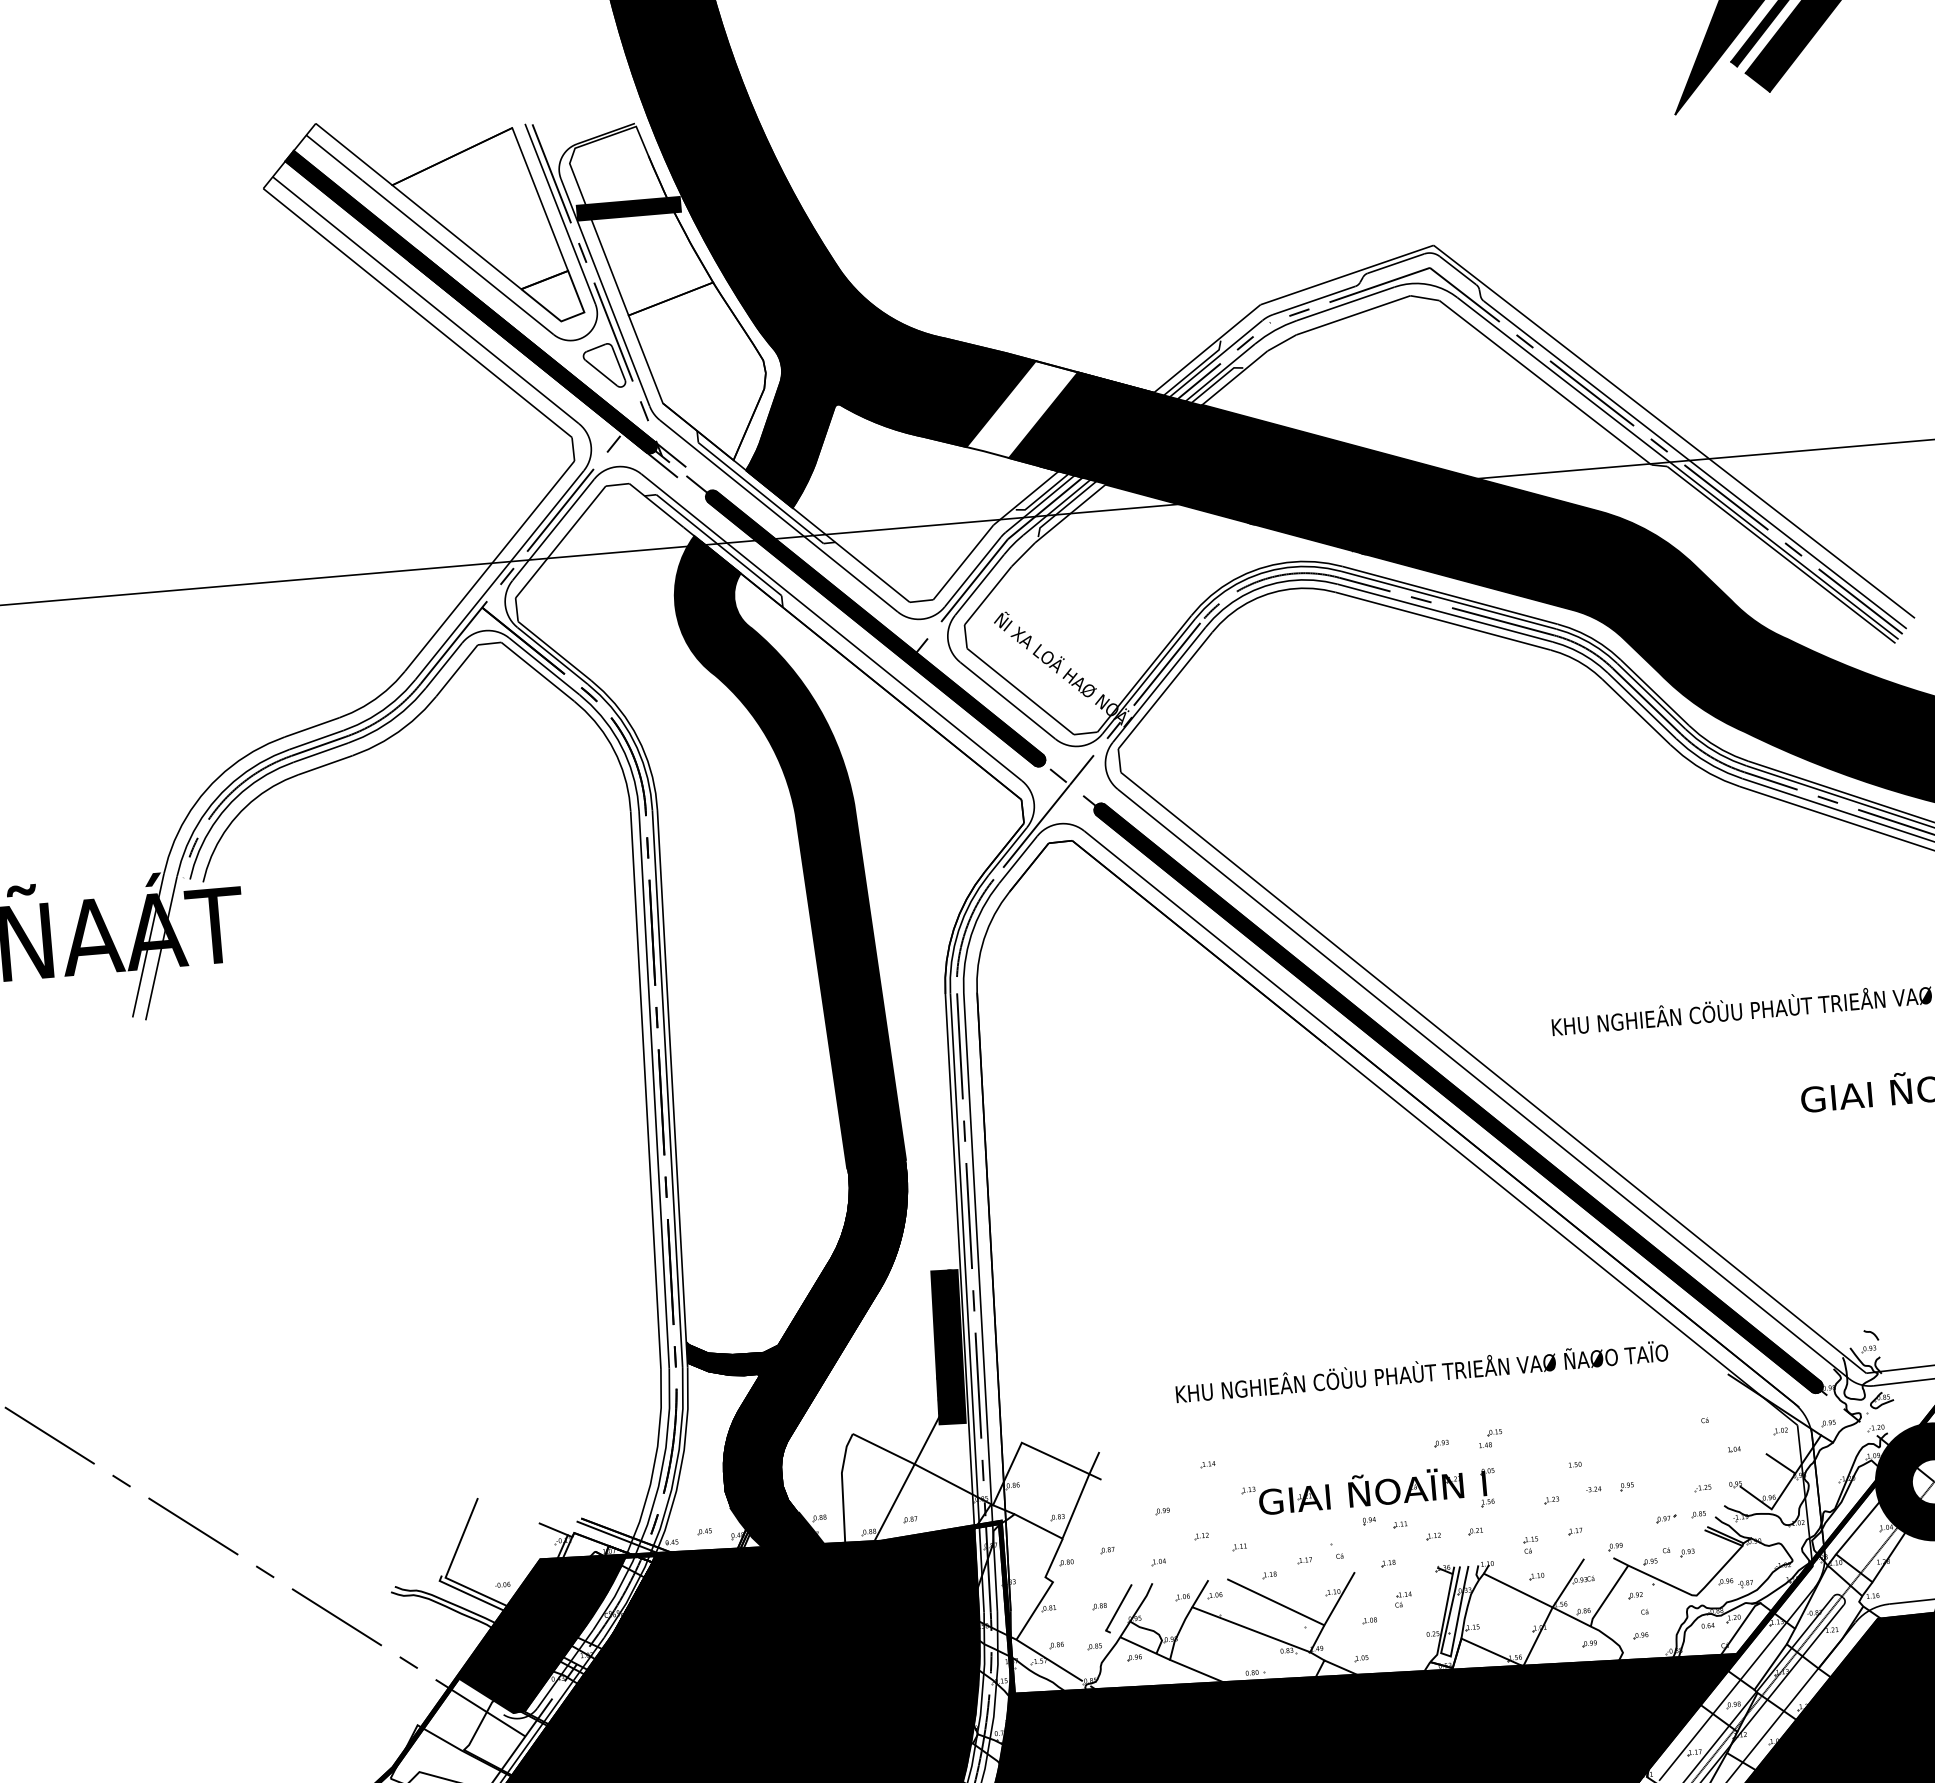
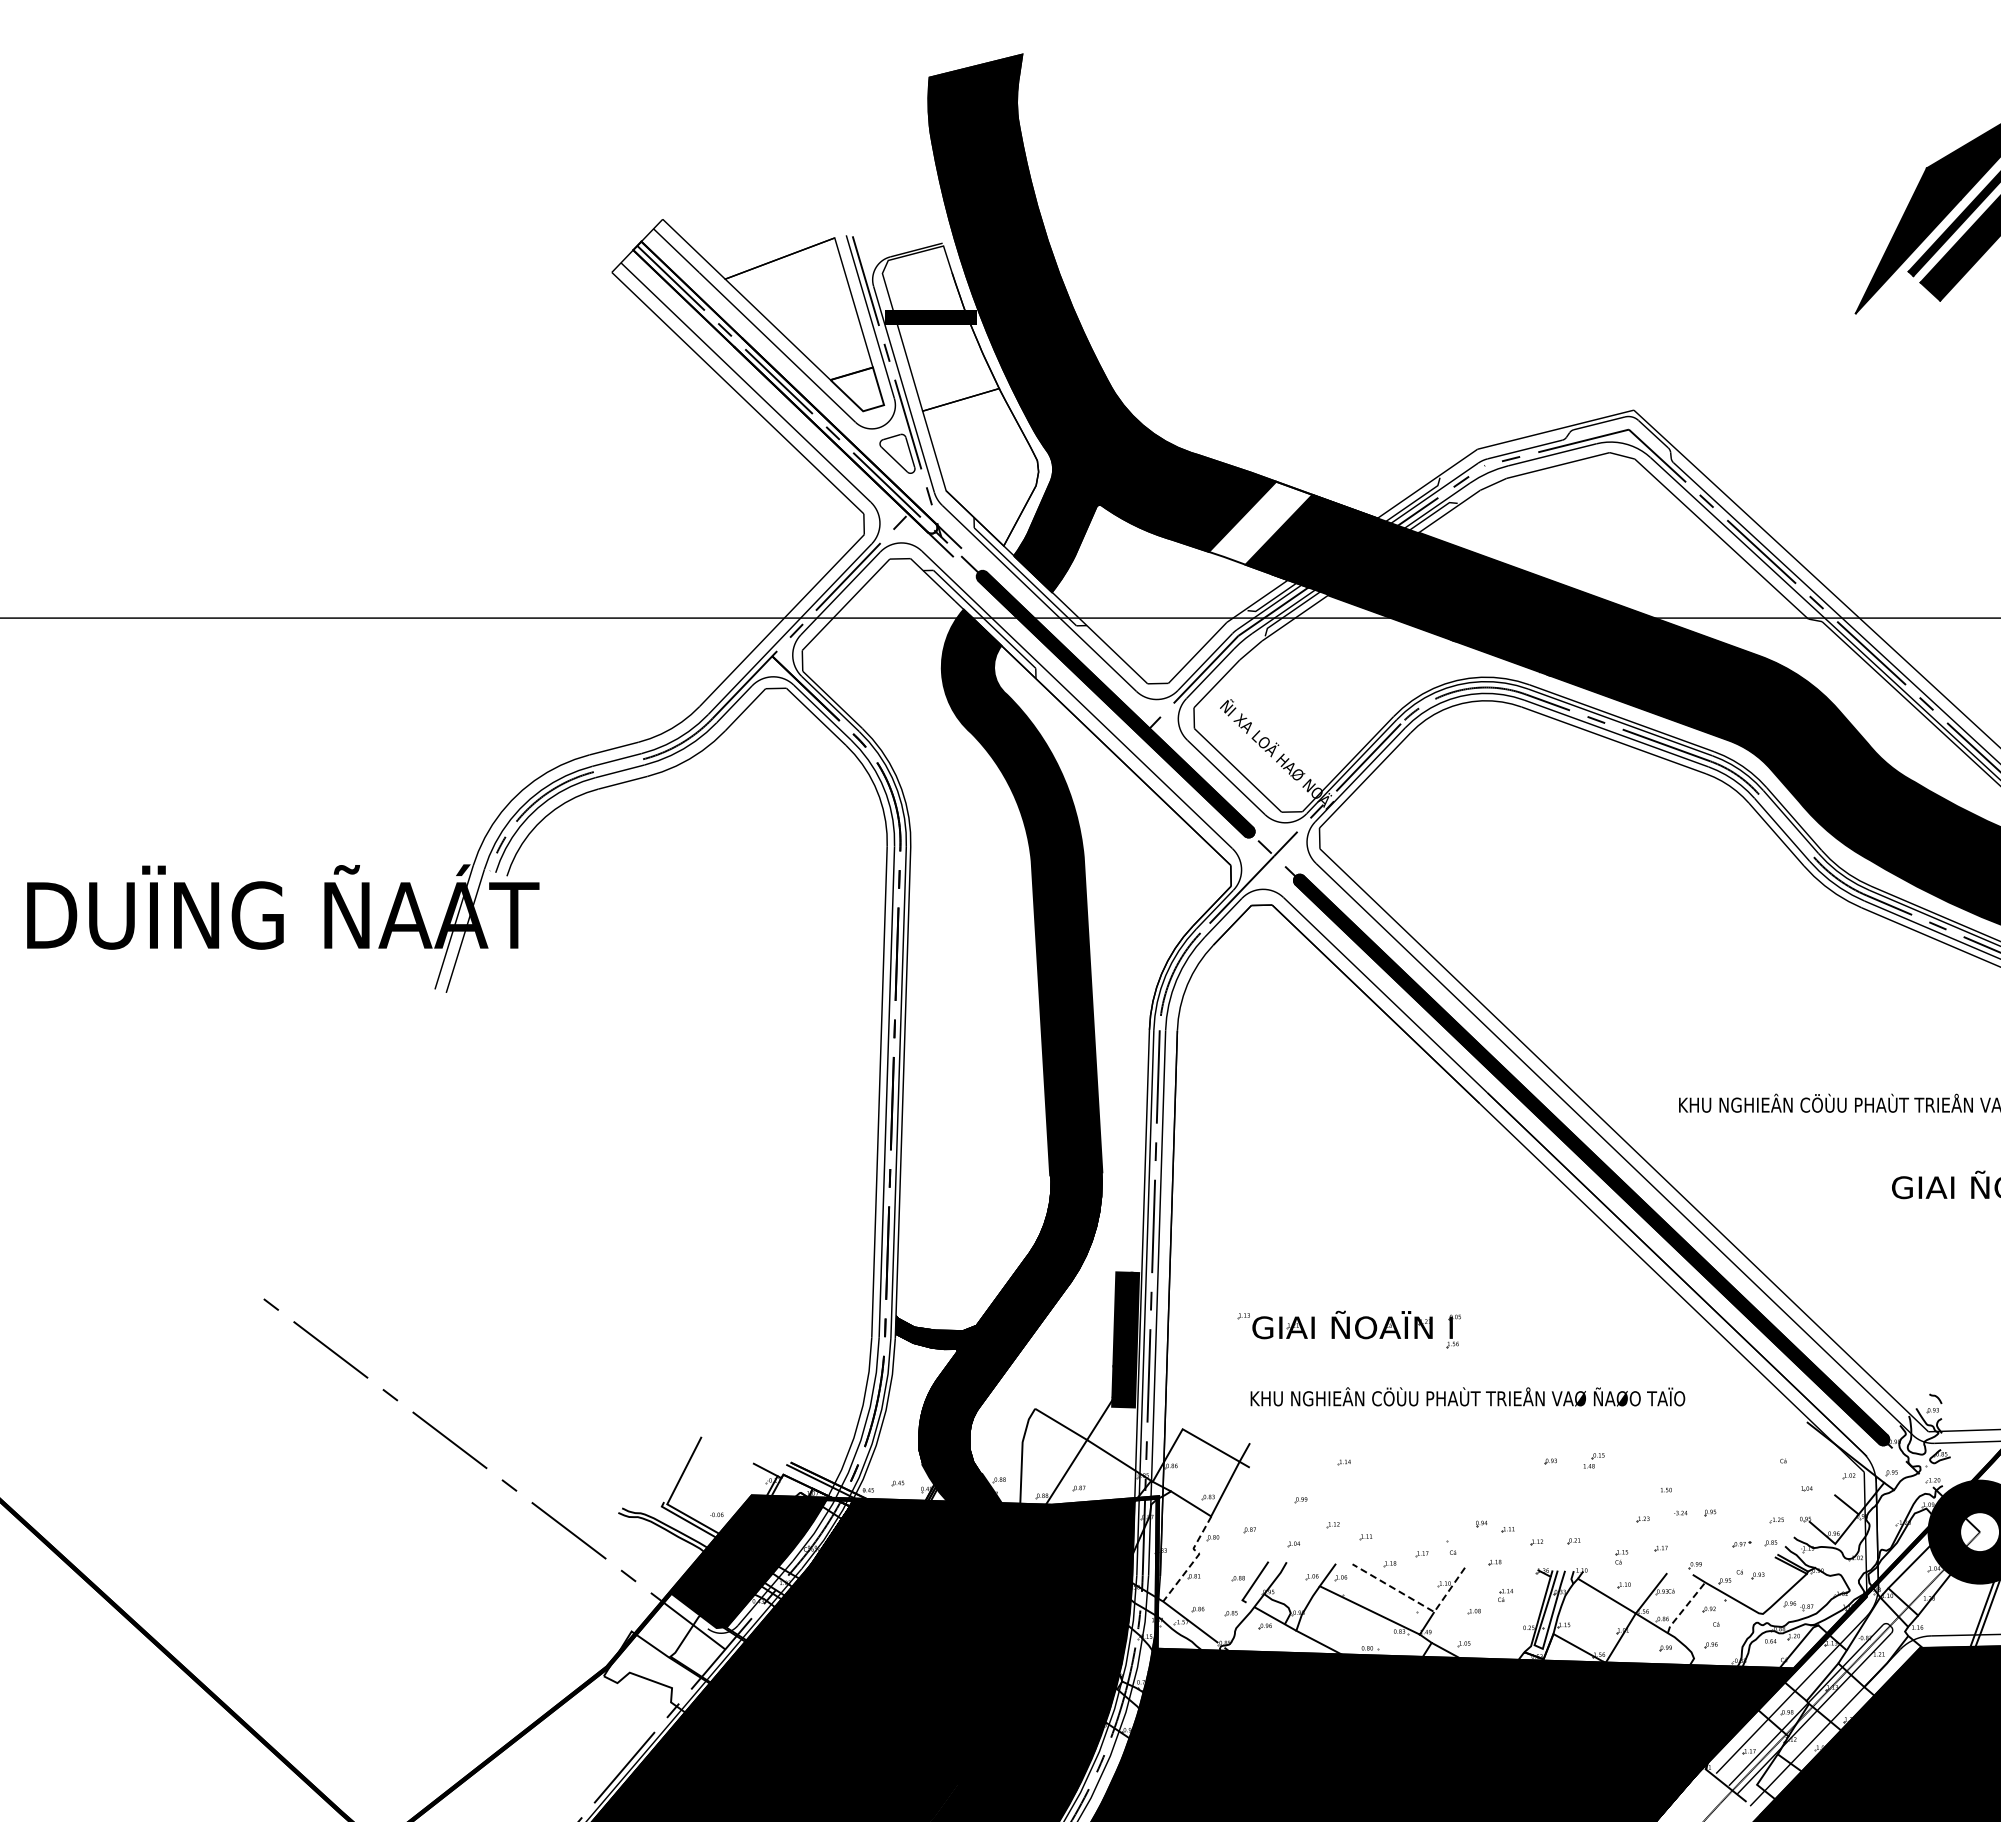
fill: (471, 302) -> (785, 387), removed
line: (1646, 700) -> (1786, 825), removed
line: (318, 746) -> (618, 765), removed
text: (1421, 1371) -> (1467, 1396), moved
part: (1368, 1495) -> (1348, 1329), moved
line: (1048, 1587) -> (1195, 1558), solid -> dashed
line: (1607, 1595) -> (1684, 1607), solid -> dashed
line: (1304, 1615) -> (1417, 1601), solid -> dashed

